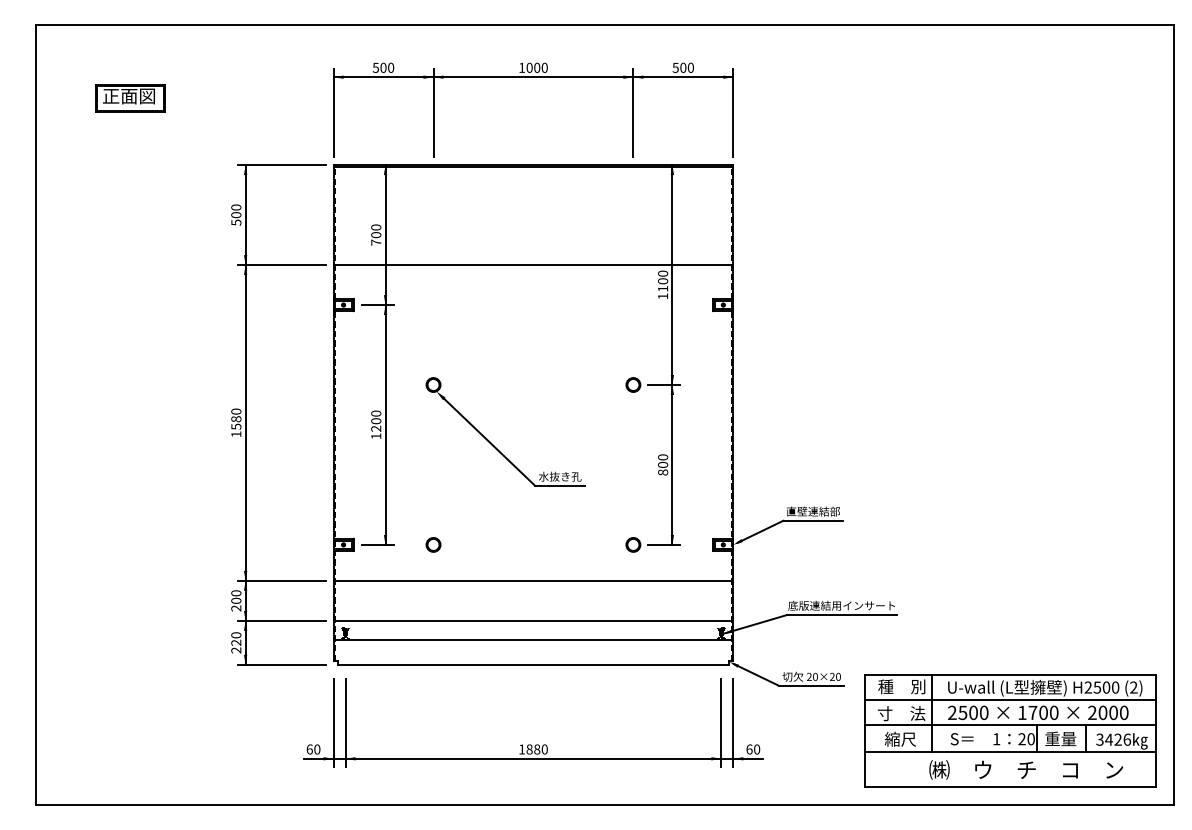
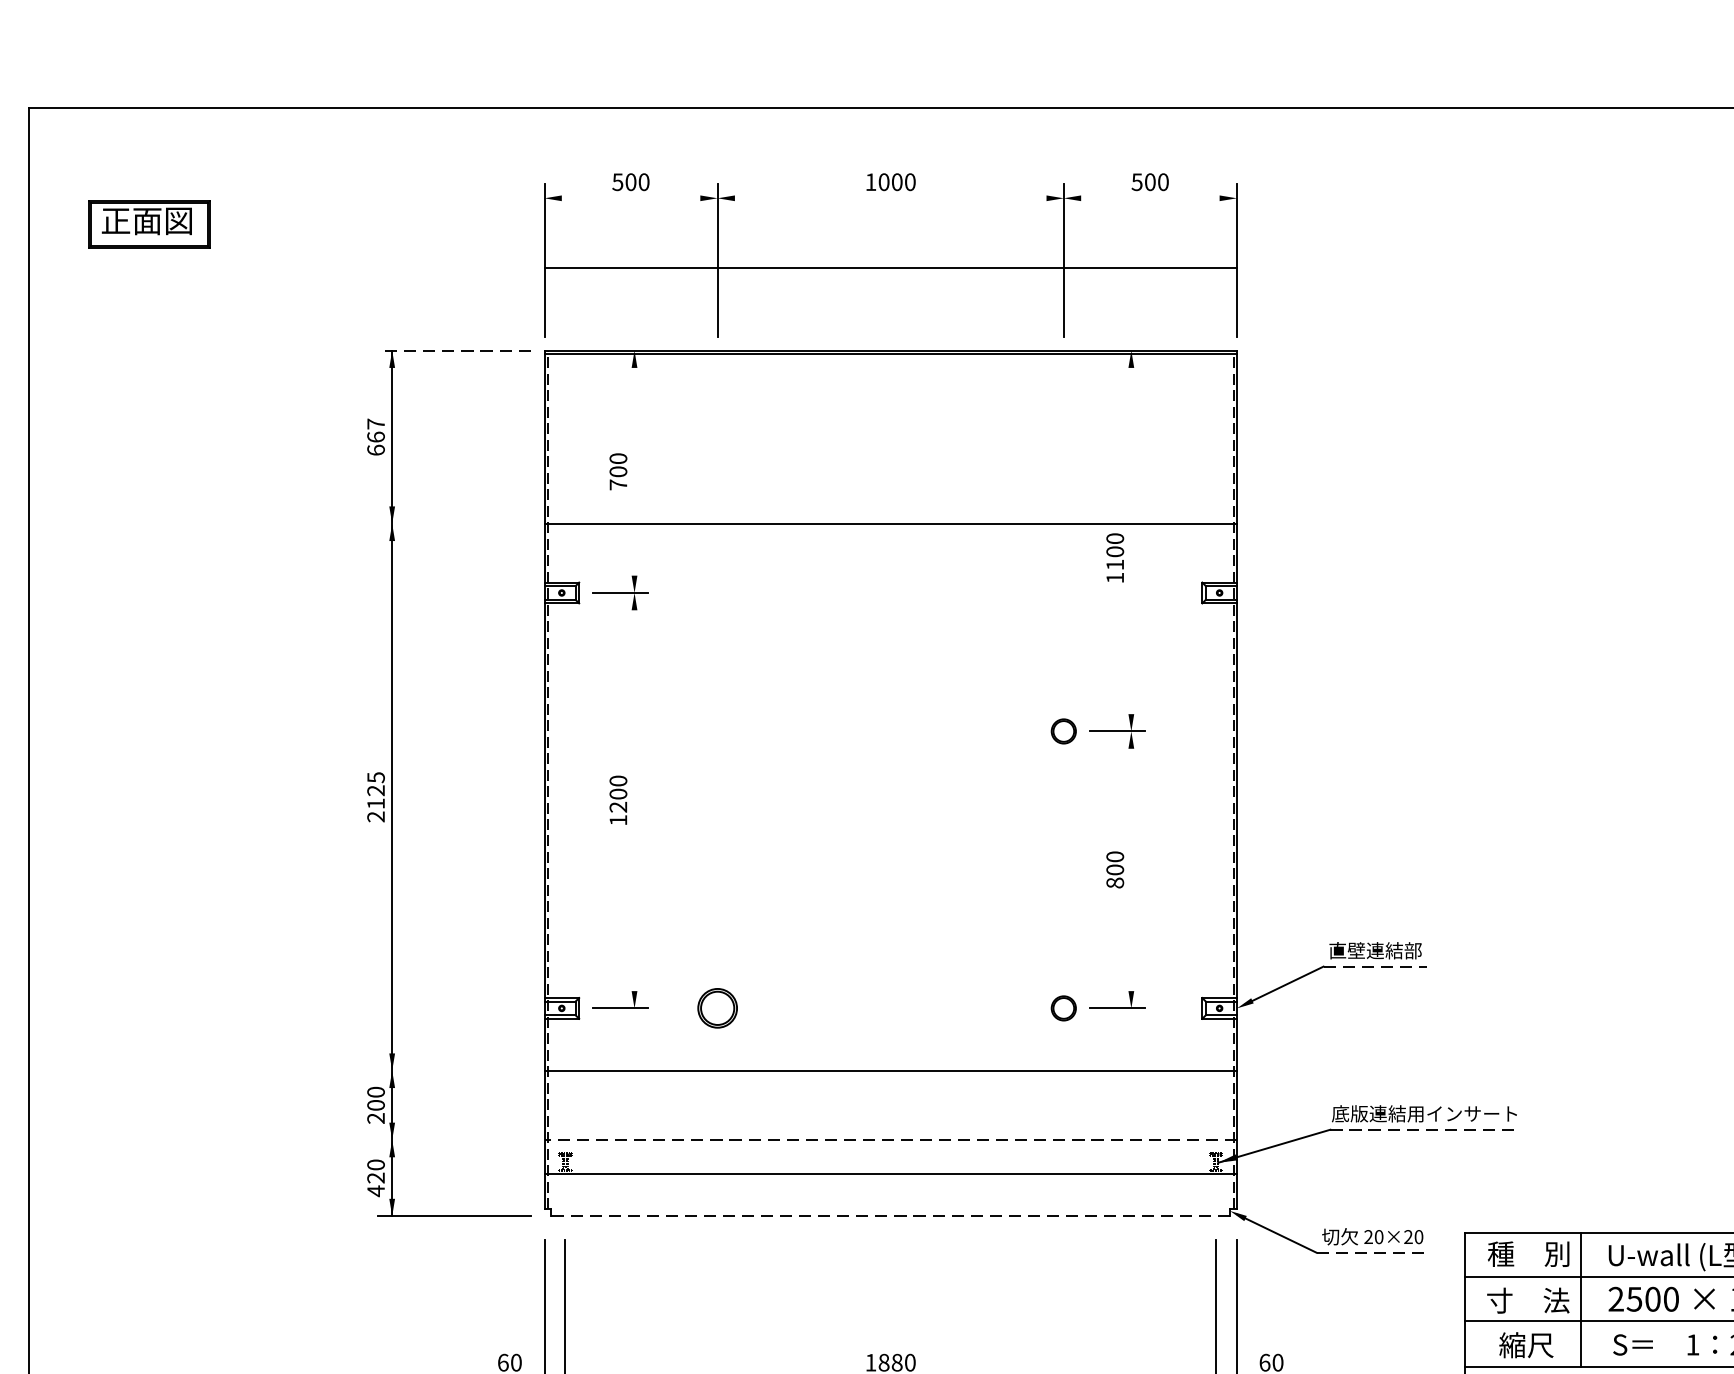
line: (533, 77) -> (890, 268), moved
part: (130, 98) -> (149, 224), moved
line: (281, 165) -> (454, 351), solid -> dashed
text: (236, 214) -> (376, 436), 500 -> 667
line: (281, 265) -> (454, 524), removed
line: (385, 354) -> (634, 678), removed
line: (672, 354) -> (1131, 678), removed
text: (236, 422) -> (376, 796), 1580 -> 2125
part: (492, 443) -> (819, 832), removed
line: (813, 520) -> (1375, 966), solid -> dashed
part: (433, 544) -> (717, 1007), size x1.6
line: (281, 580) -> (454, 1070), removed
line: (842, 614) -> (1425, 1128), solid -> dashed
line: (281, 620) -> (454, 1139), removed
line: (533, 620) -> (890, 1139), solid -> dashed
text: (236, 650) -> (376, 1191), 220 -> 420
line: (533, 664) -> (890, 1215), solid -> dashed
line: (812, 685) -> (1374, 1251), solid -> dashed

